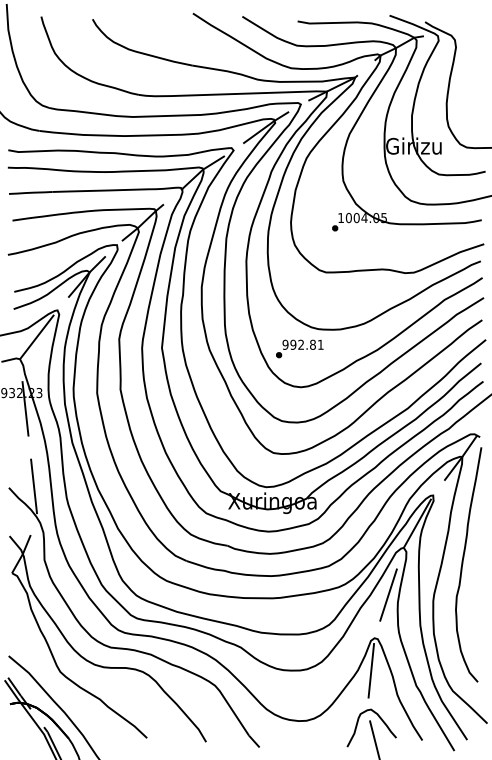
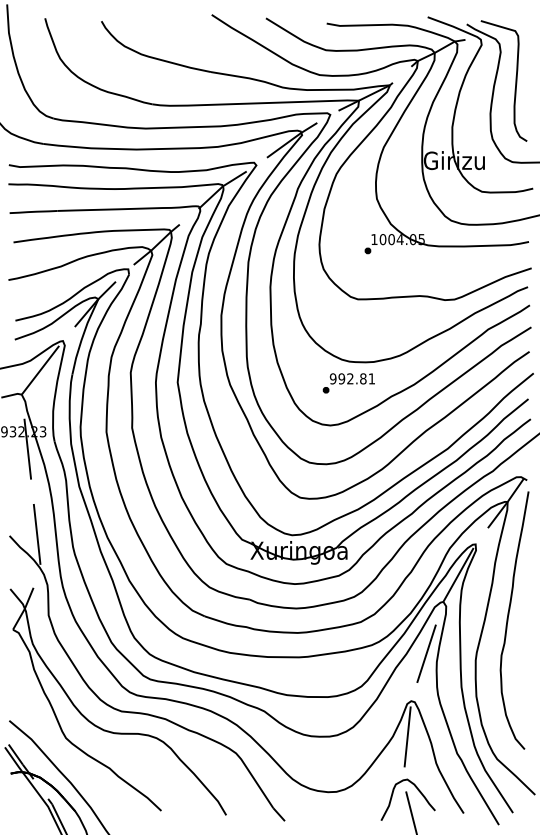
curve: (469, 73) -> (515, 80), added
part: (299, 348) -> (348, 382), moved

